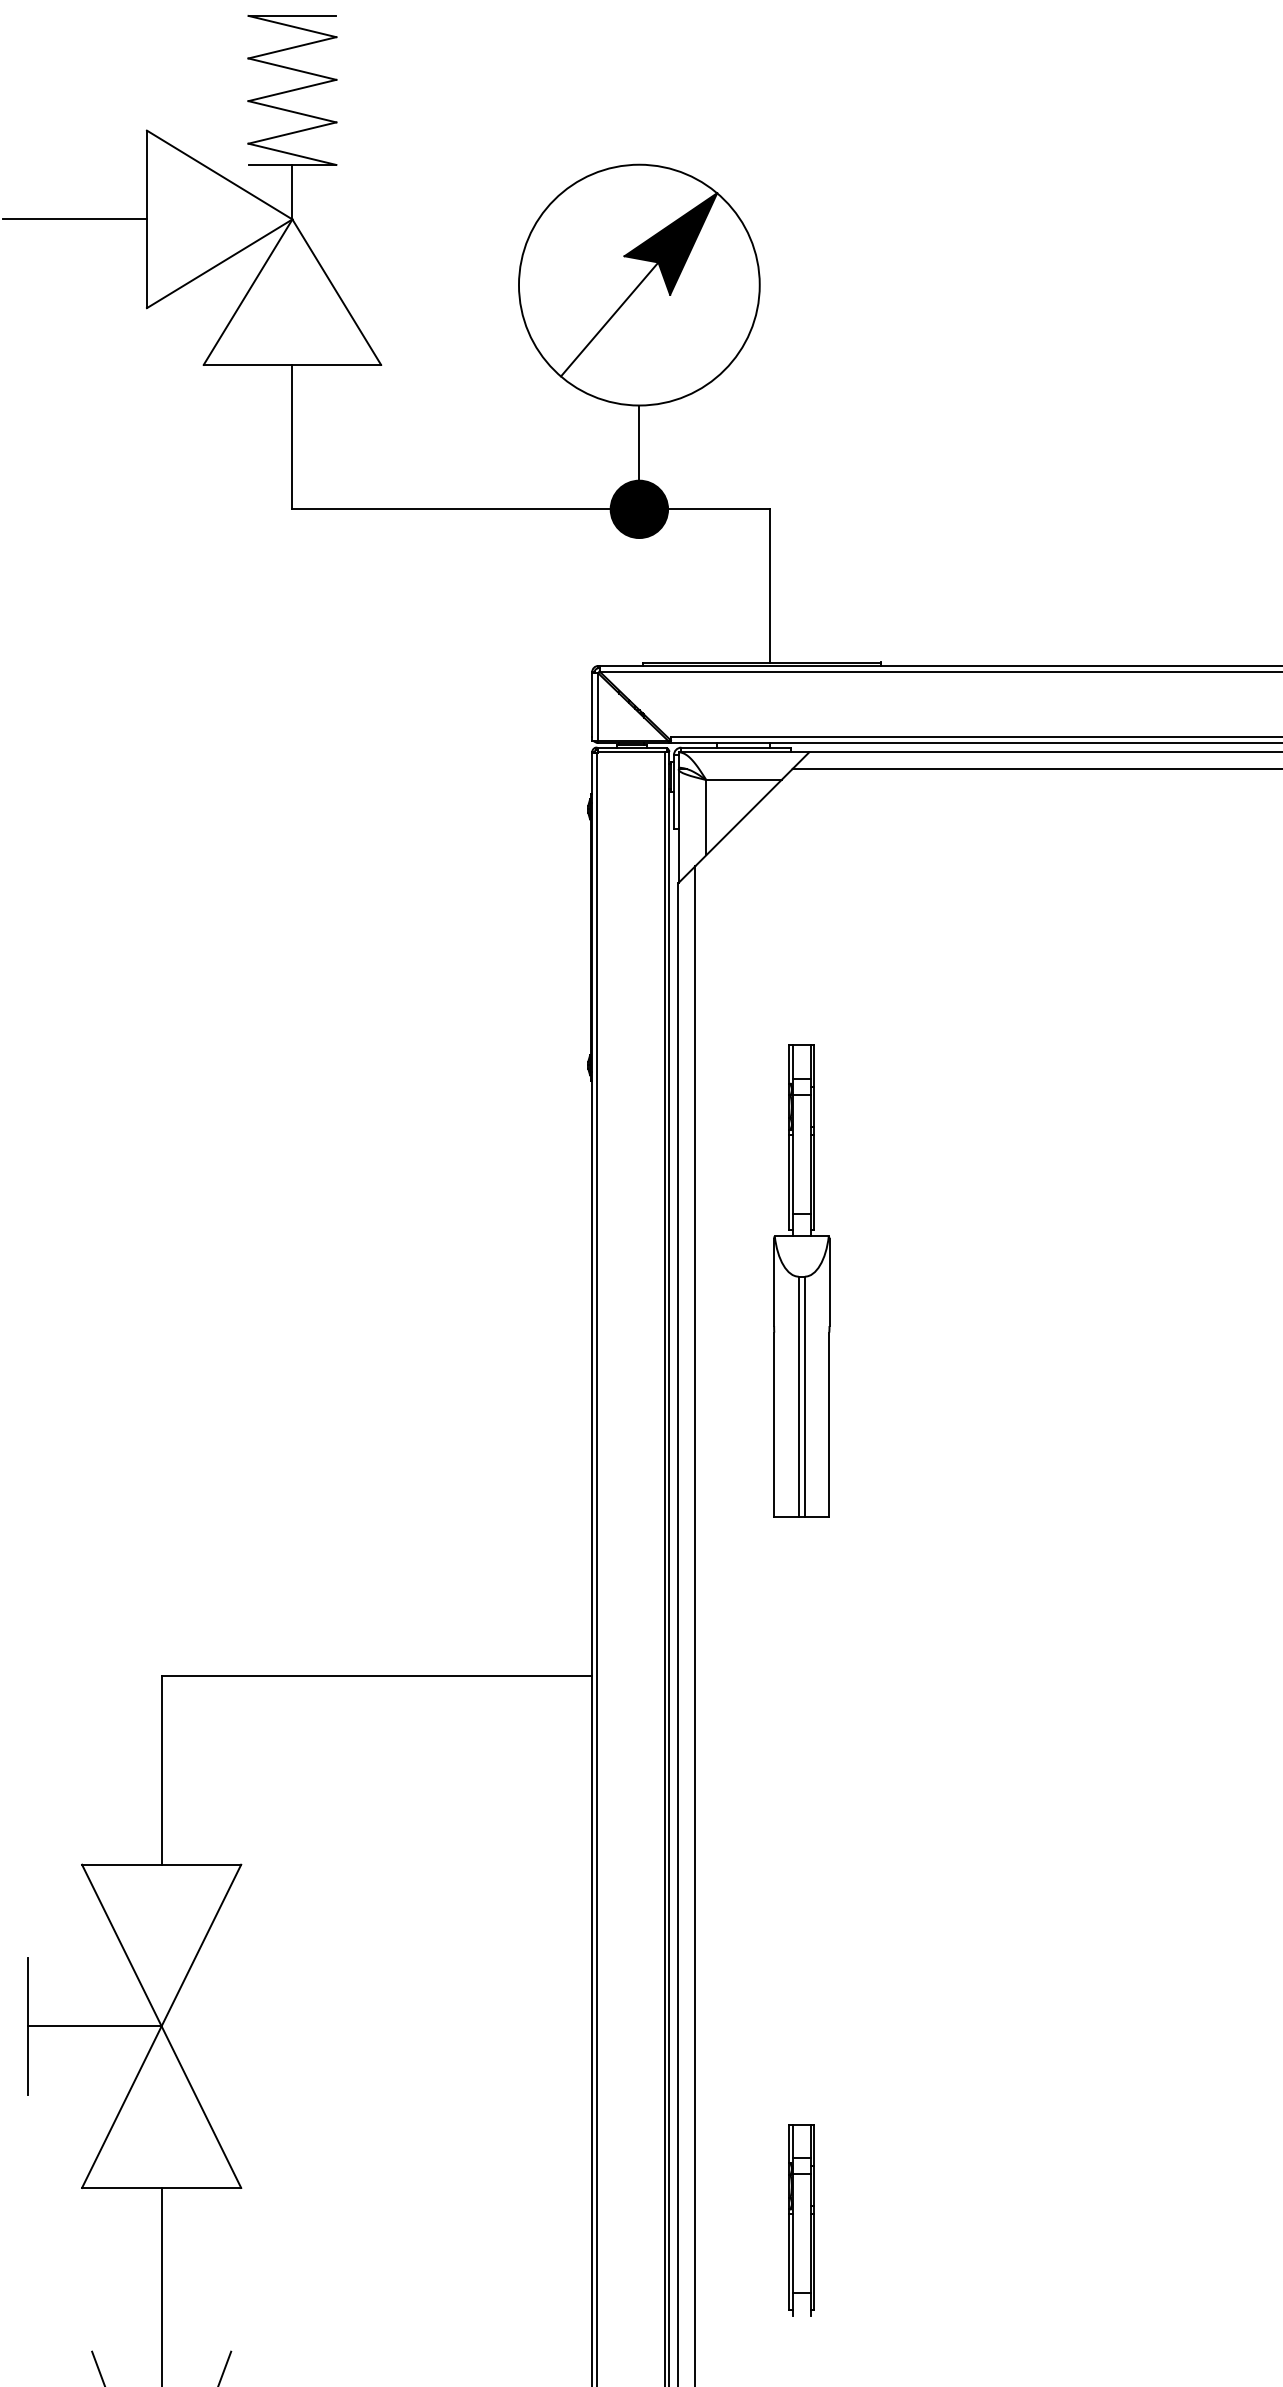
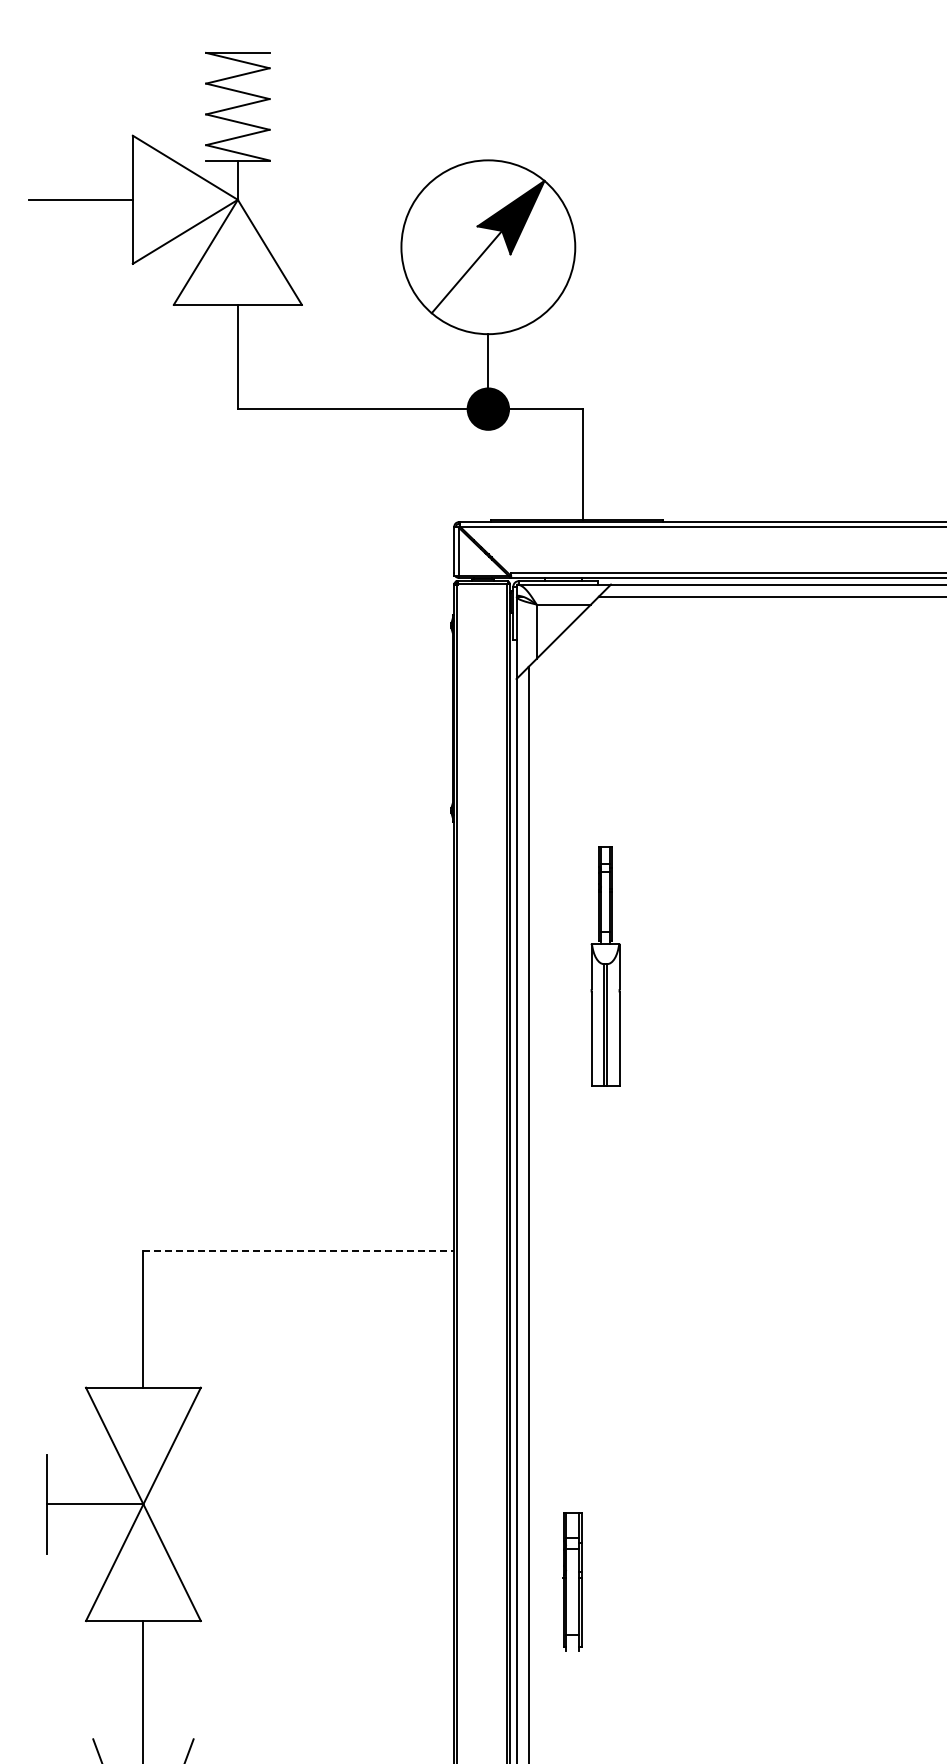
part: (801, 1281) -> (605, 966), size x0.7
line: (377, 1676) -> (299, 1251), solid -> dashed
part: (801, 2219) -> (572, 1581), moved

